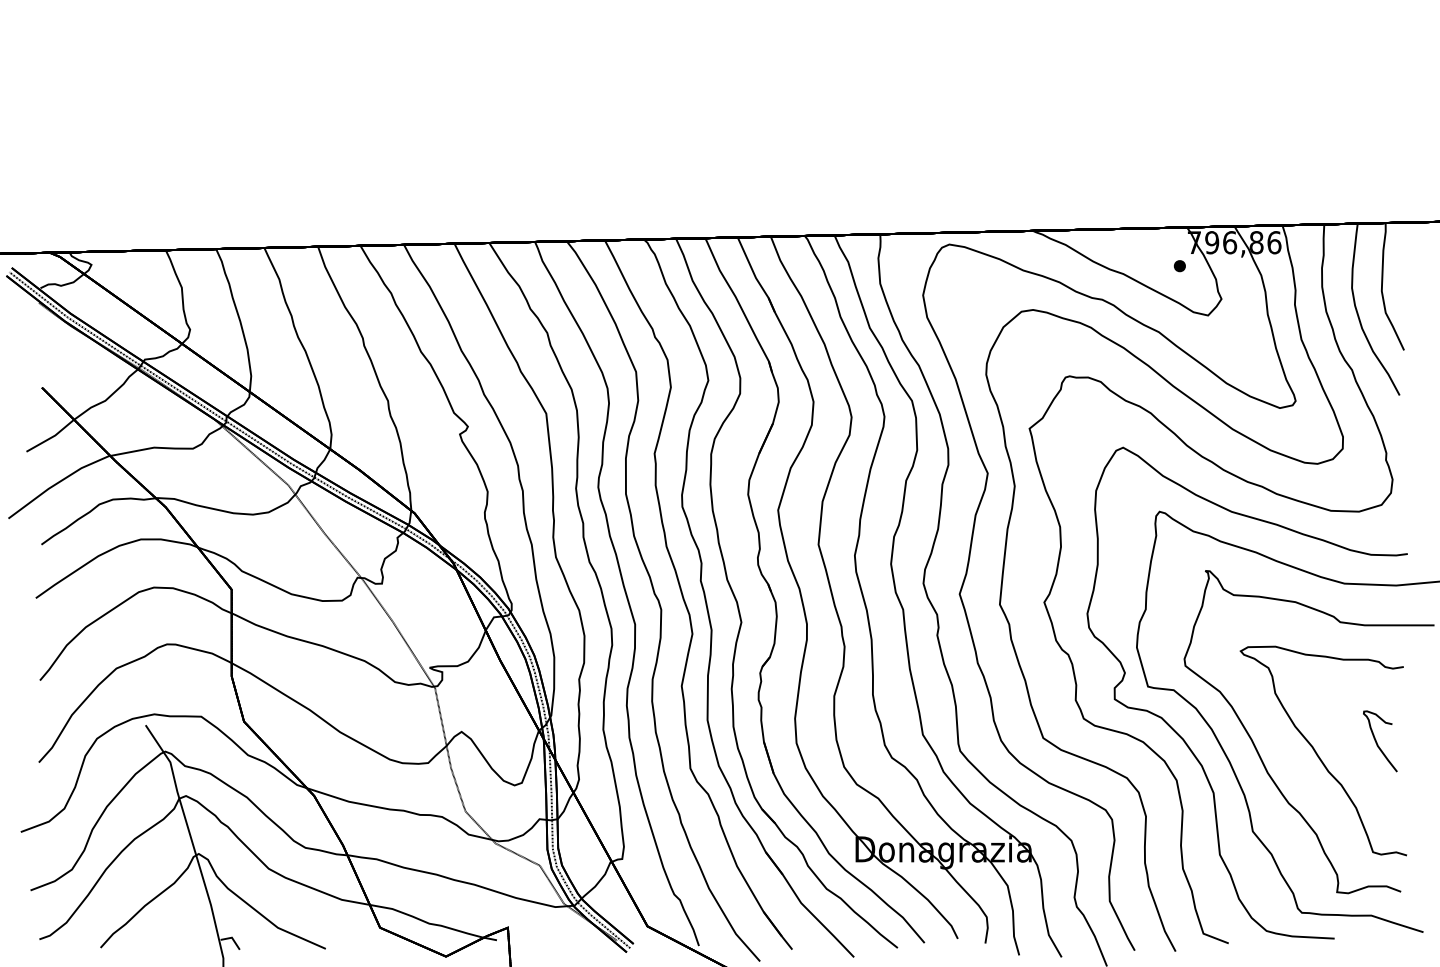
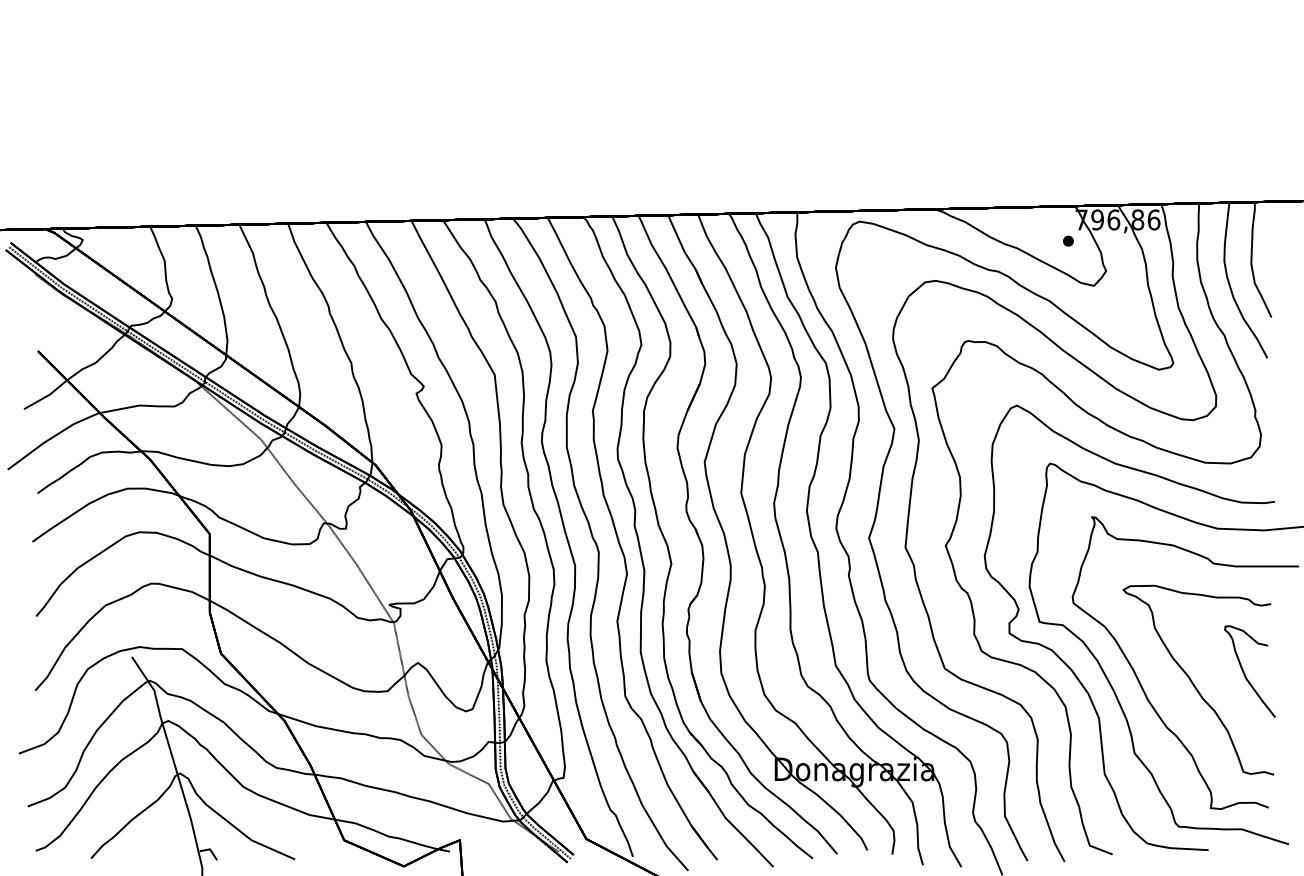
part: (1379, 741) -> (1249, 671), size x1.67

